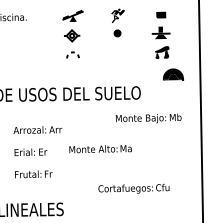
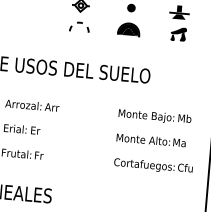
part: (72, 54) -> (79, 26), size x1.43
part: (173, 74) -> (129, 29), moved
text: (148, 118) -> (154, 116), moved
text: (100, 149) -> (151, 140), moved
text: (133, 188) -> (153, 165), moved

